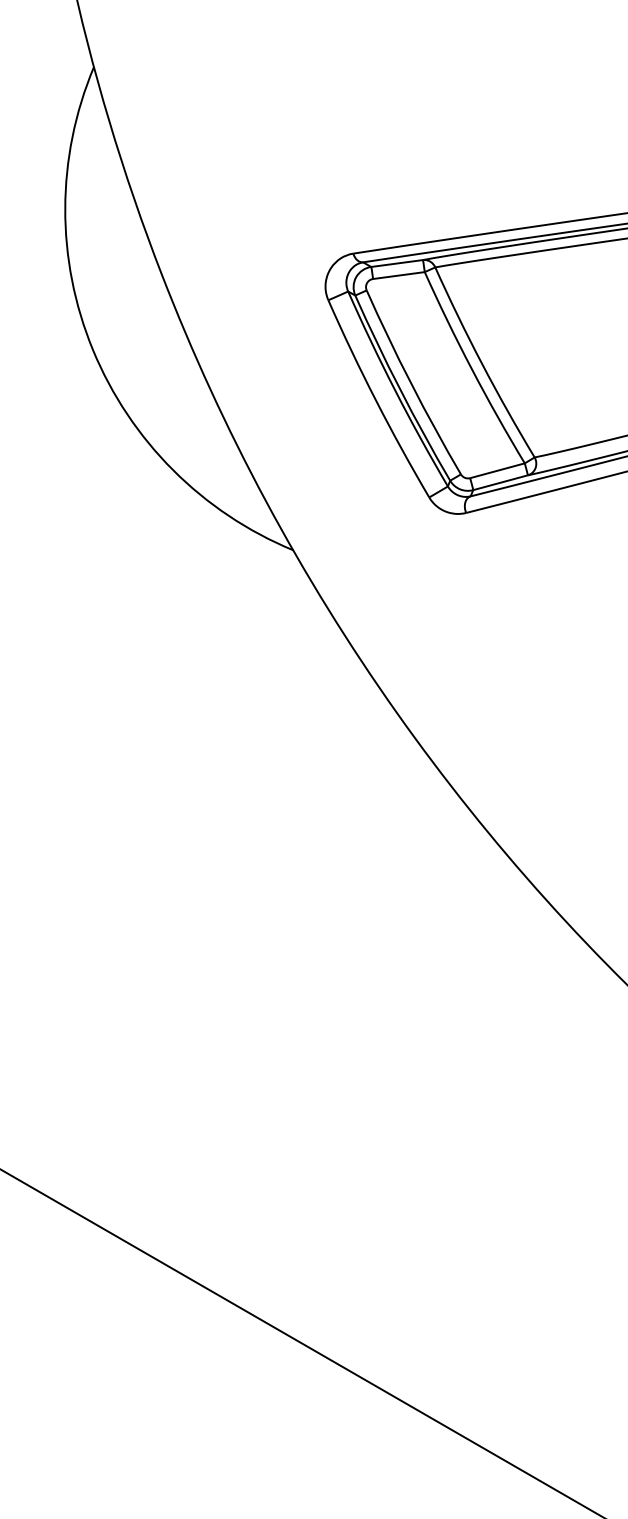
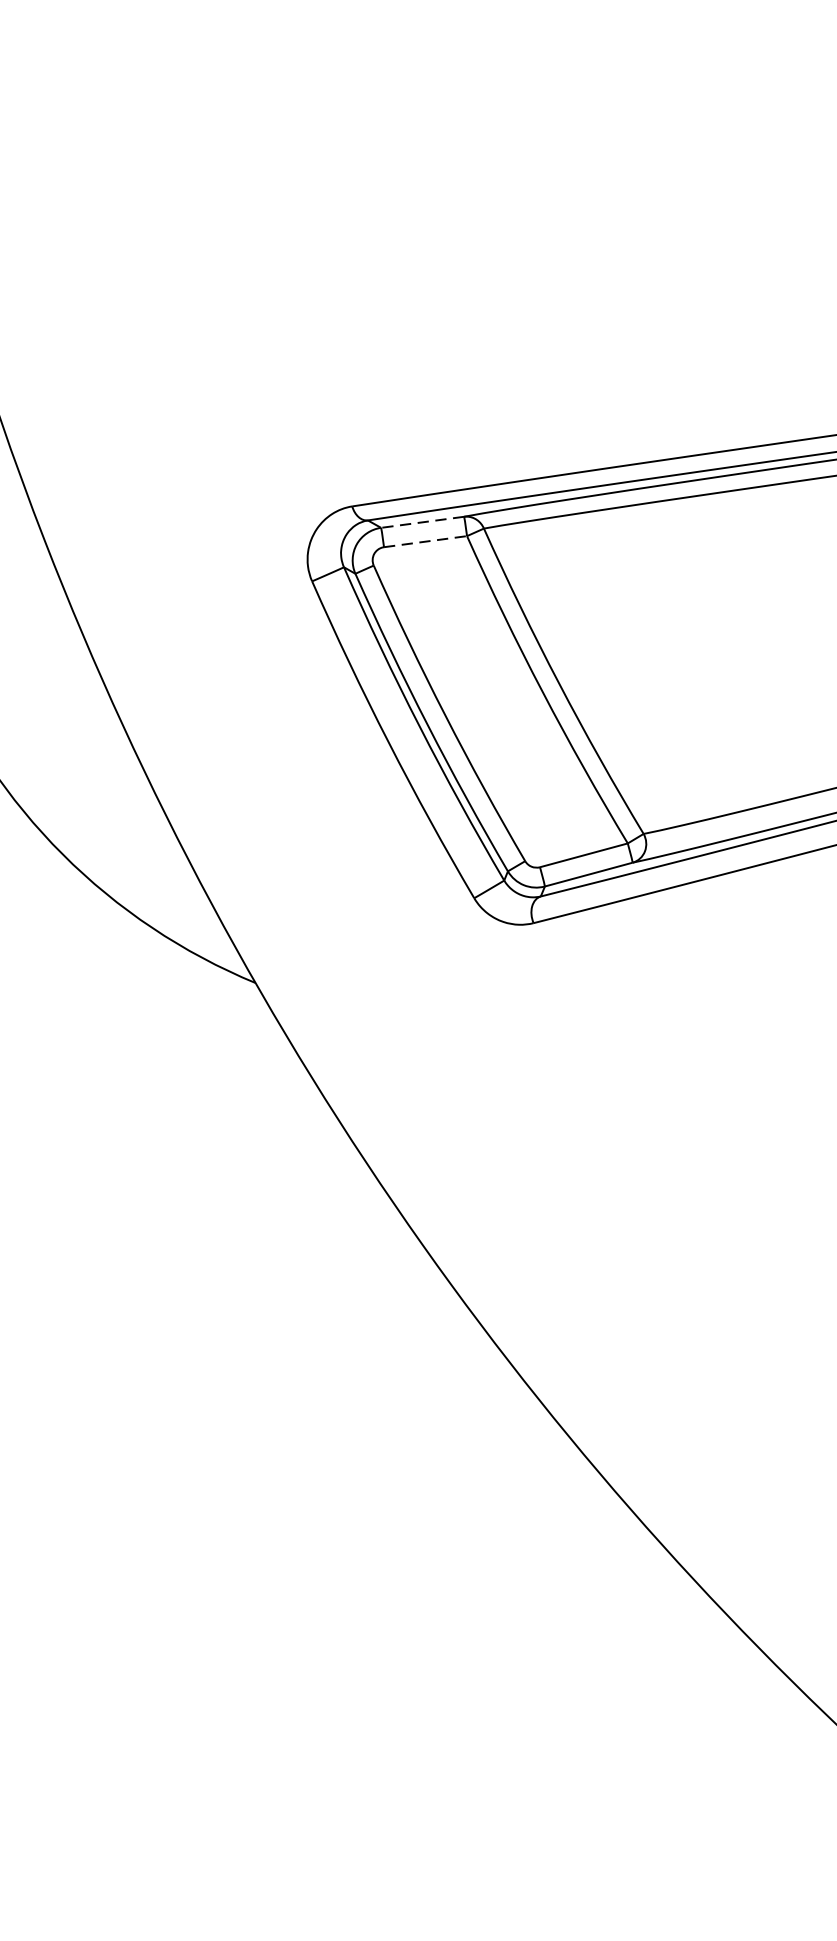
line: (396, 263) -> (421, 522), solid -> dashed
line: (399, 275) -> (426, 541), solid -> dashed

